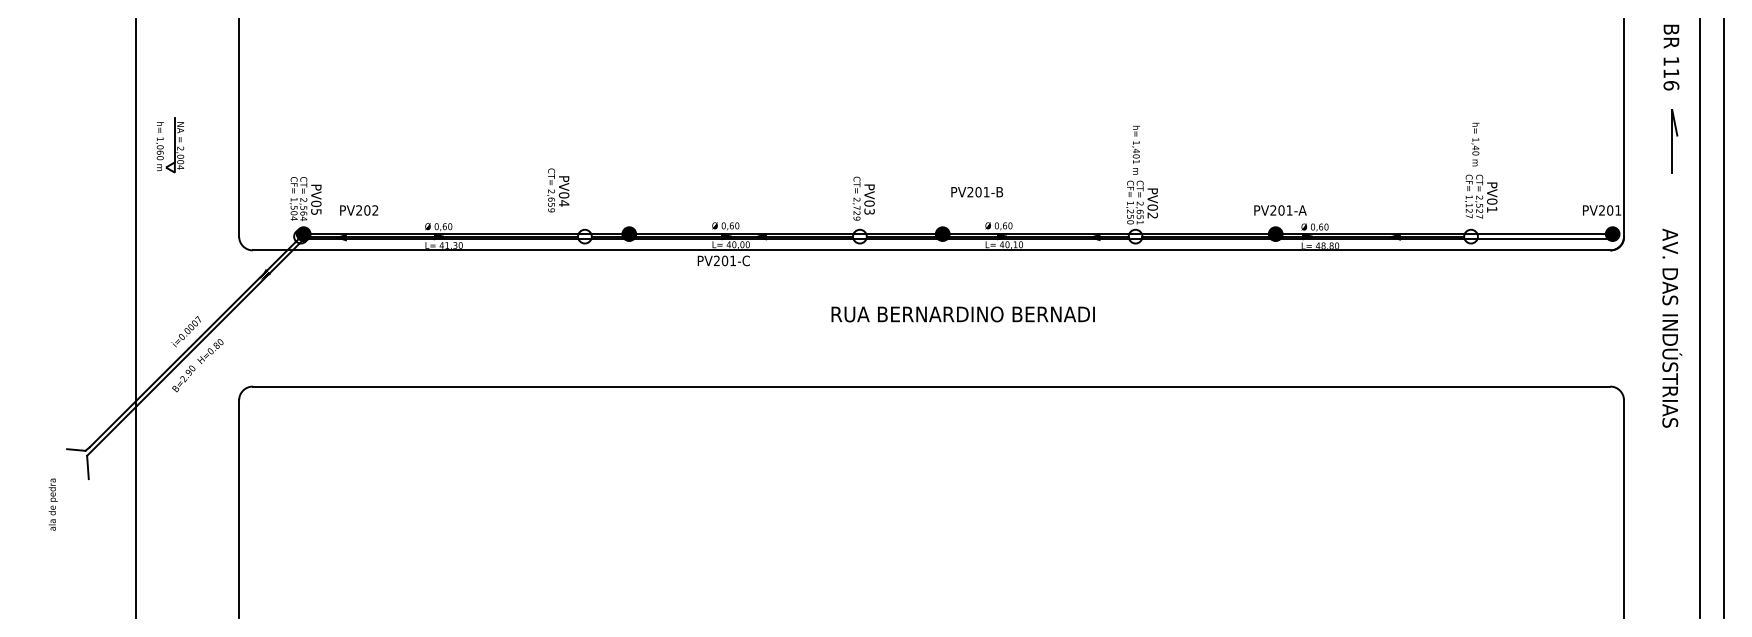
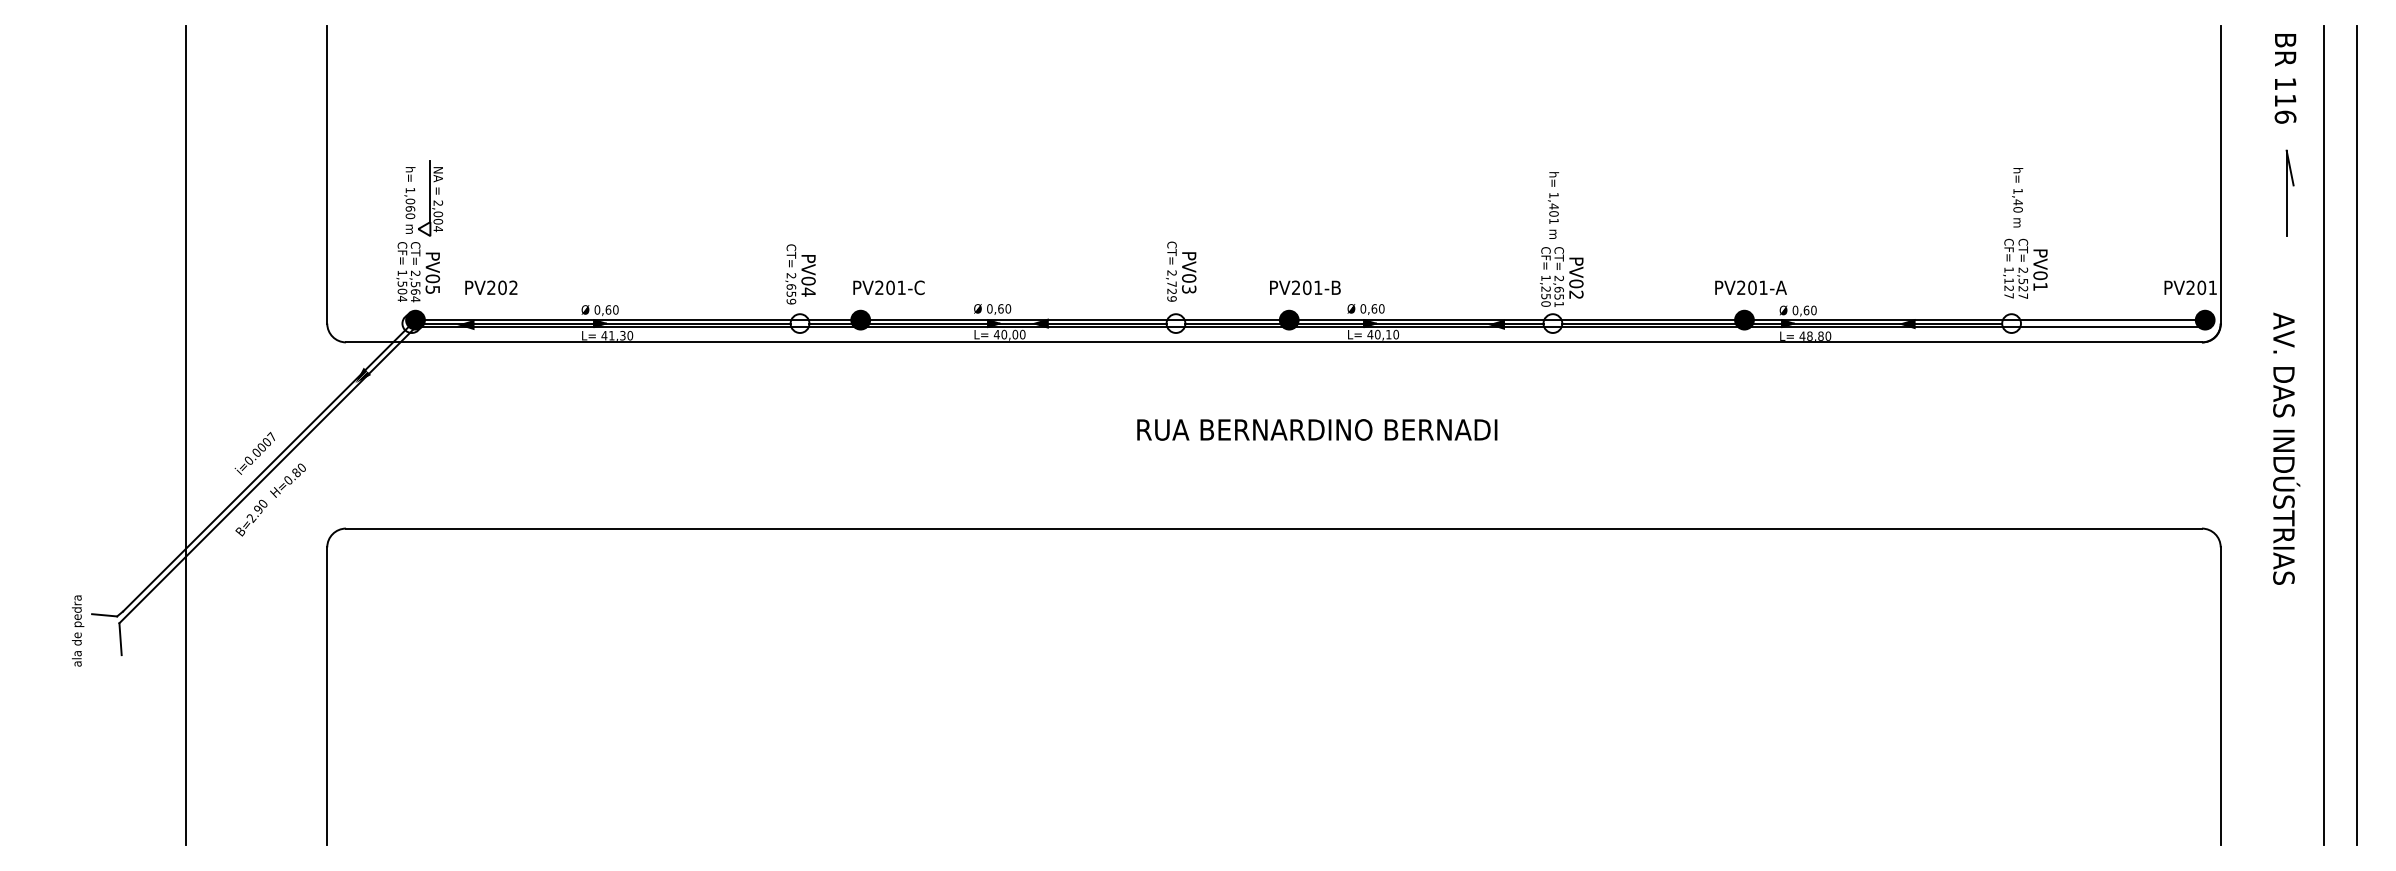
part: (169, 145) -> (423, 198), moved
text: (558, 190) -> (800, 274), moved
text: (977, 191) -> (1305, 287), moved
text: (723, 260) -> (888, 287), moved
text: (53, 504) -> (78, 630), moved

